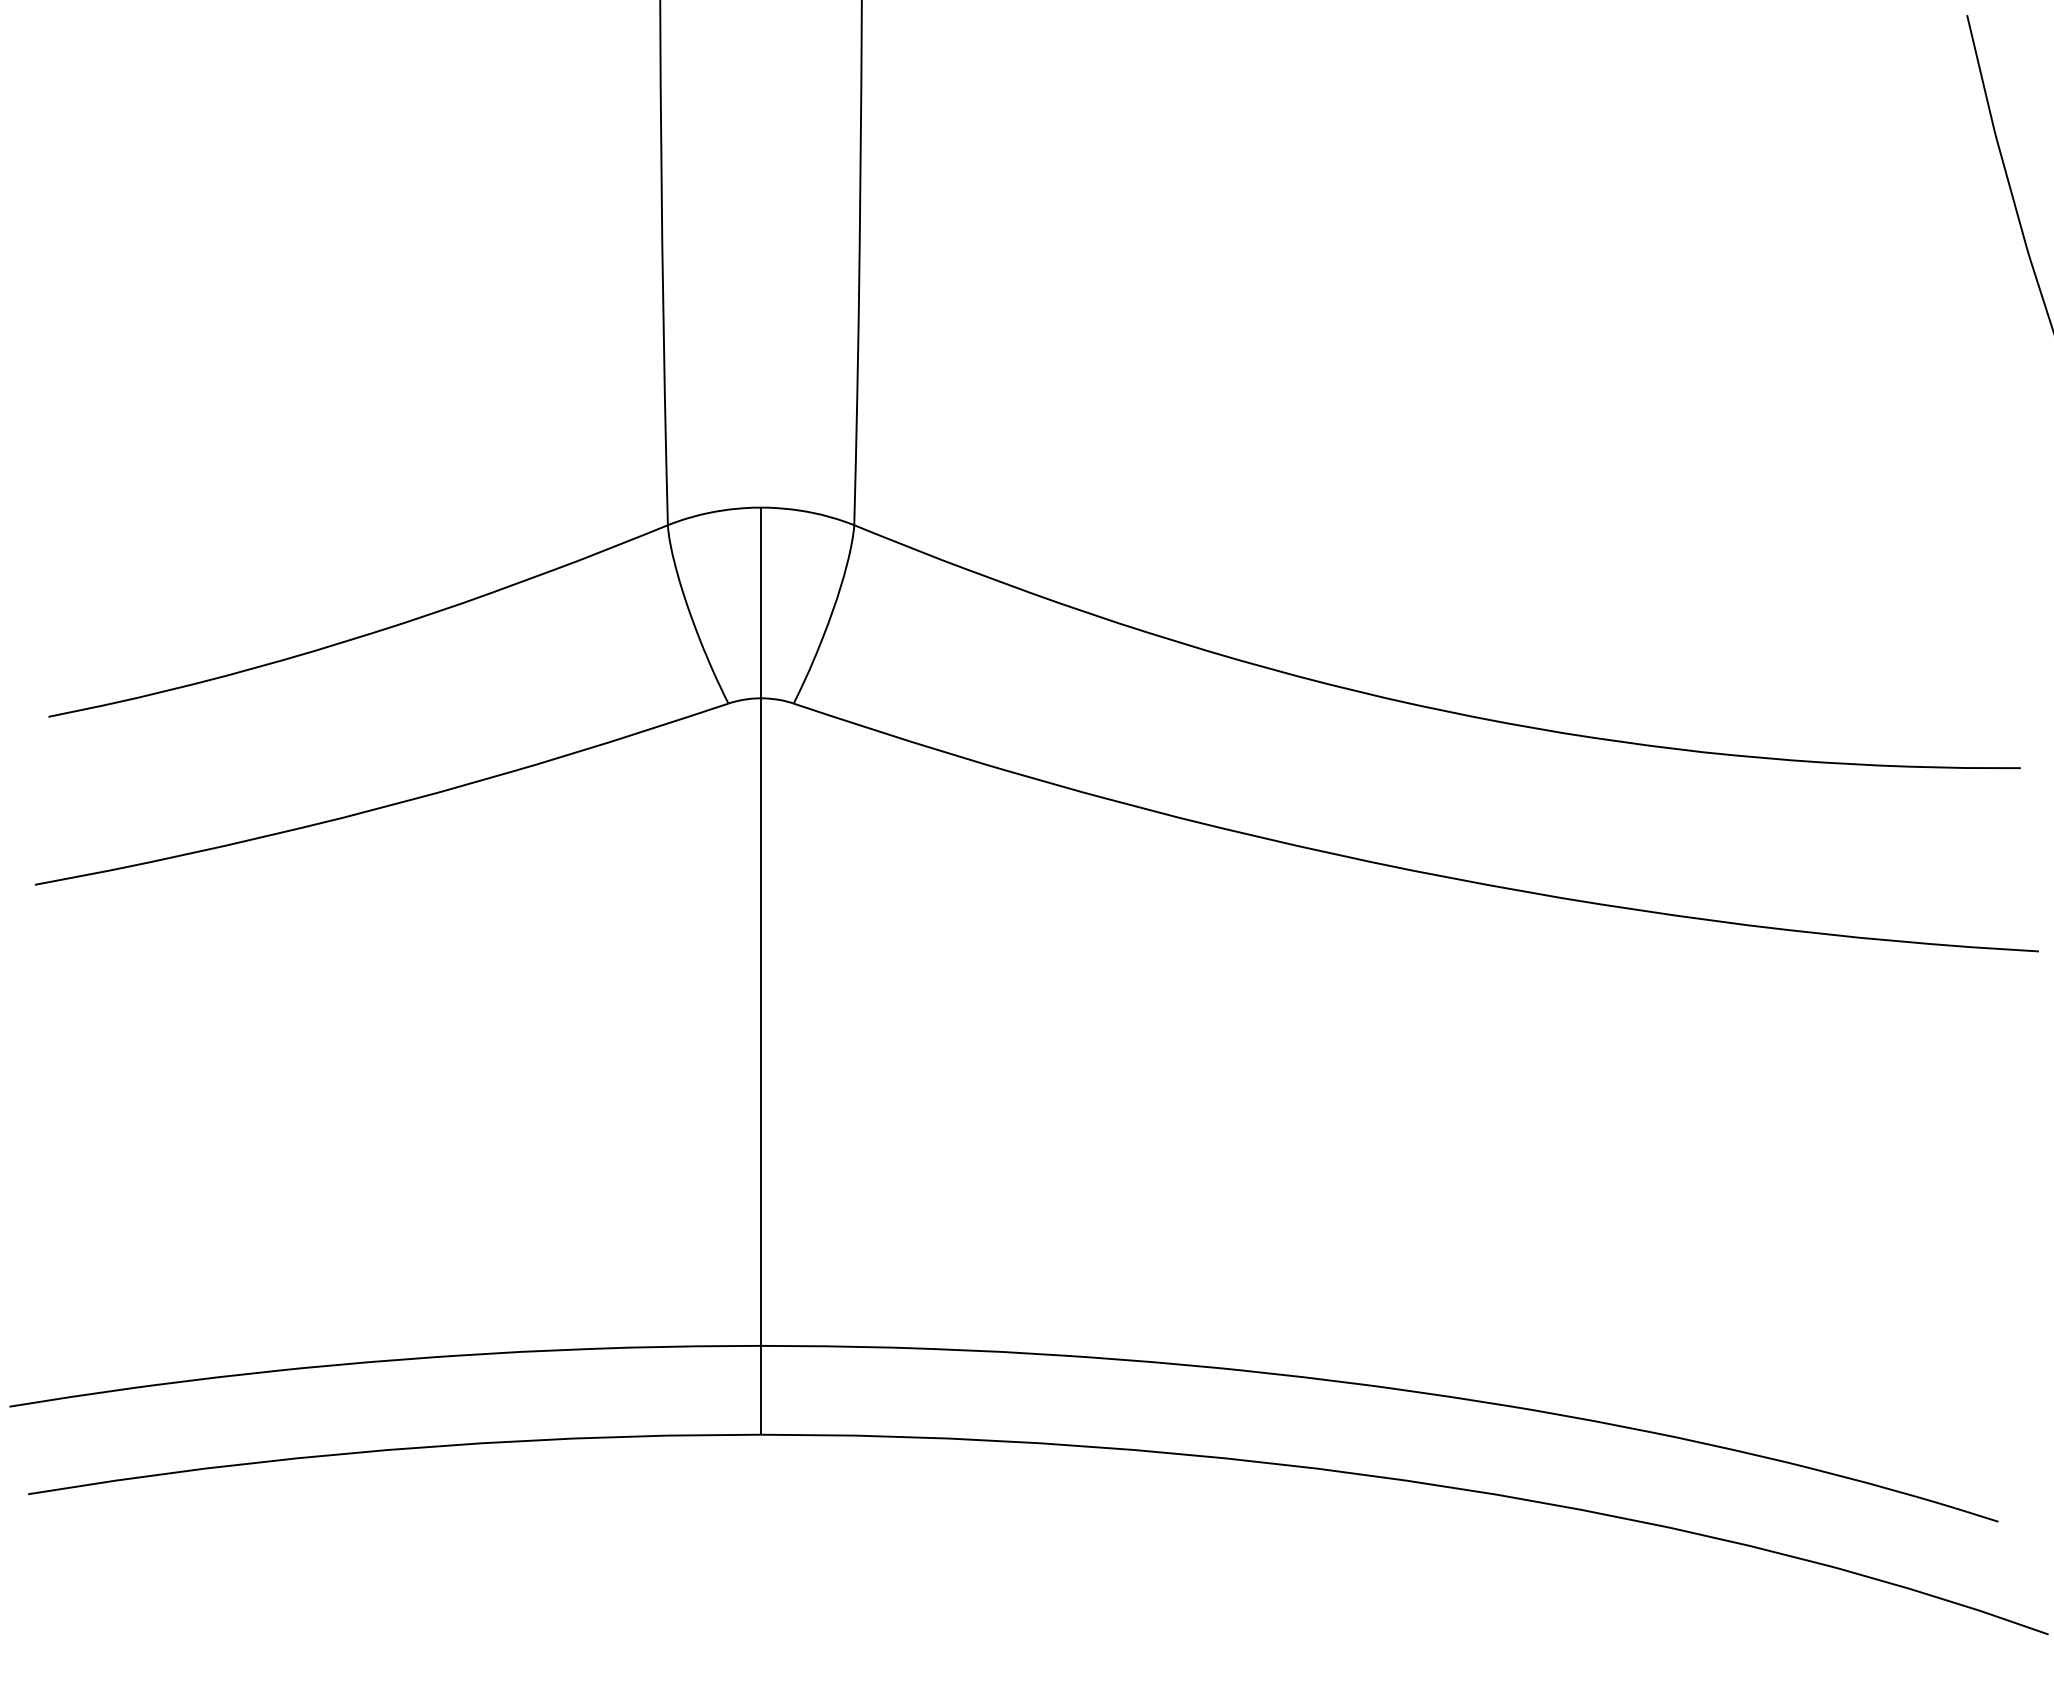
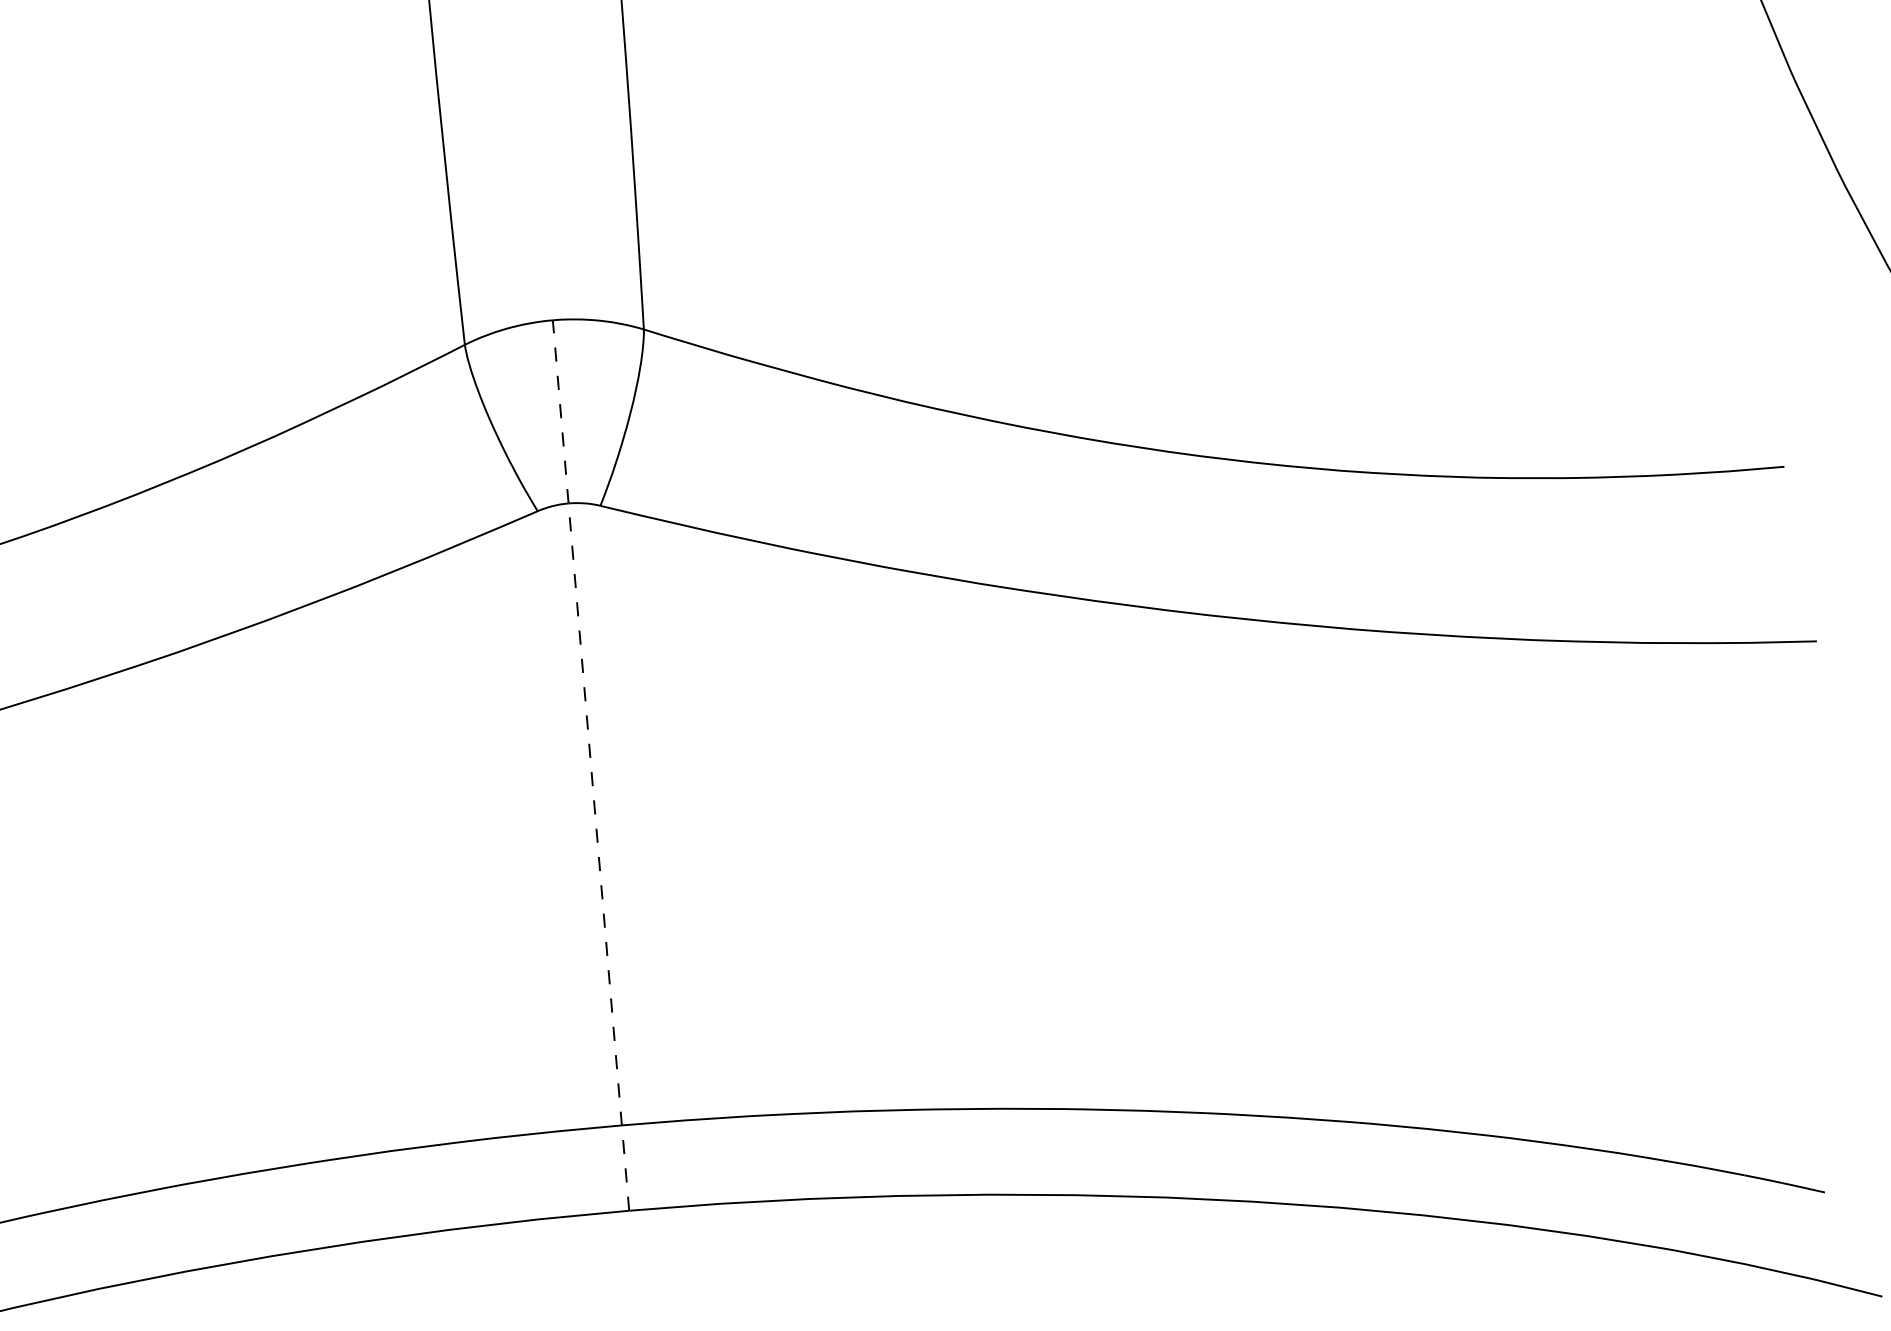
line: (761, 971) -> (591, 765), solid -> dashed

